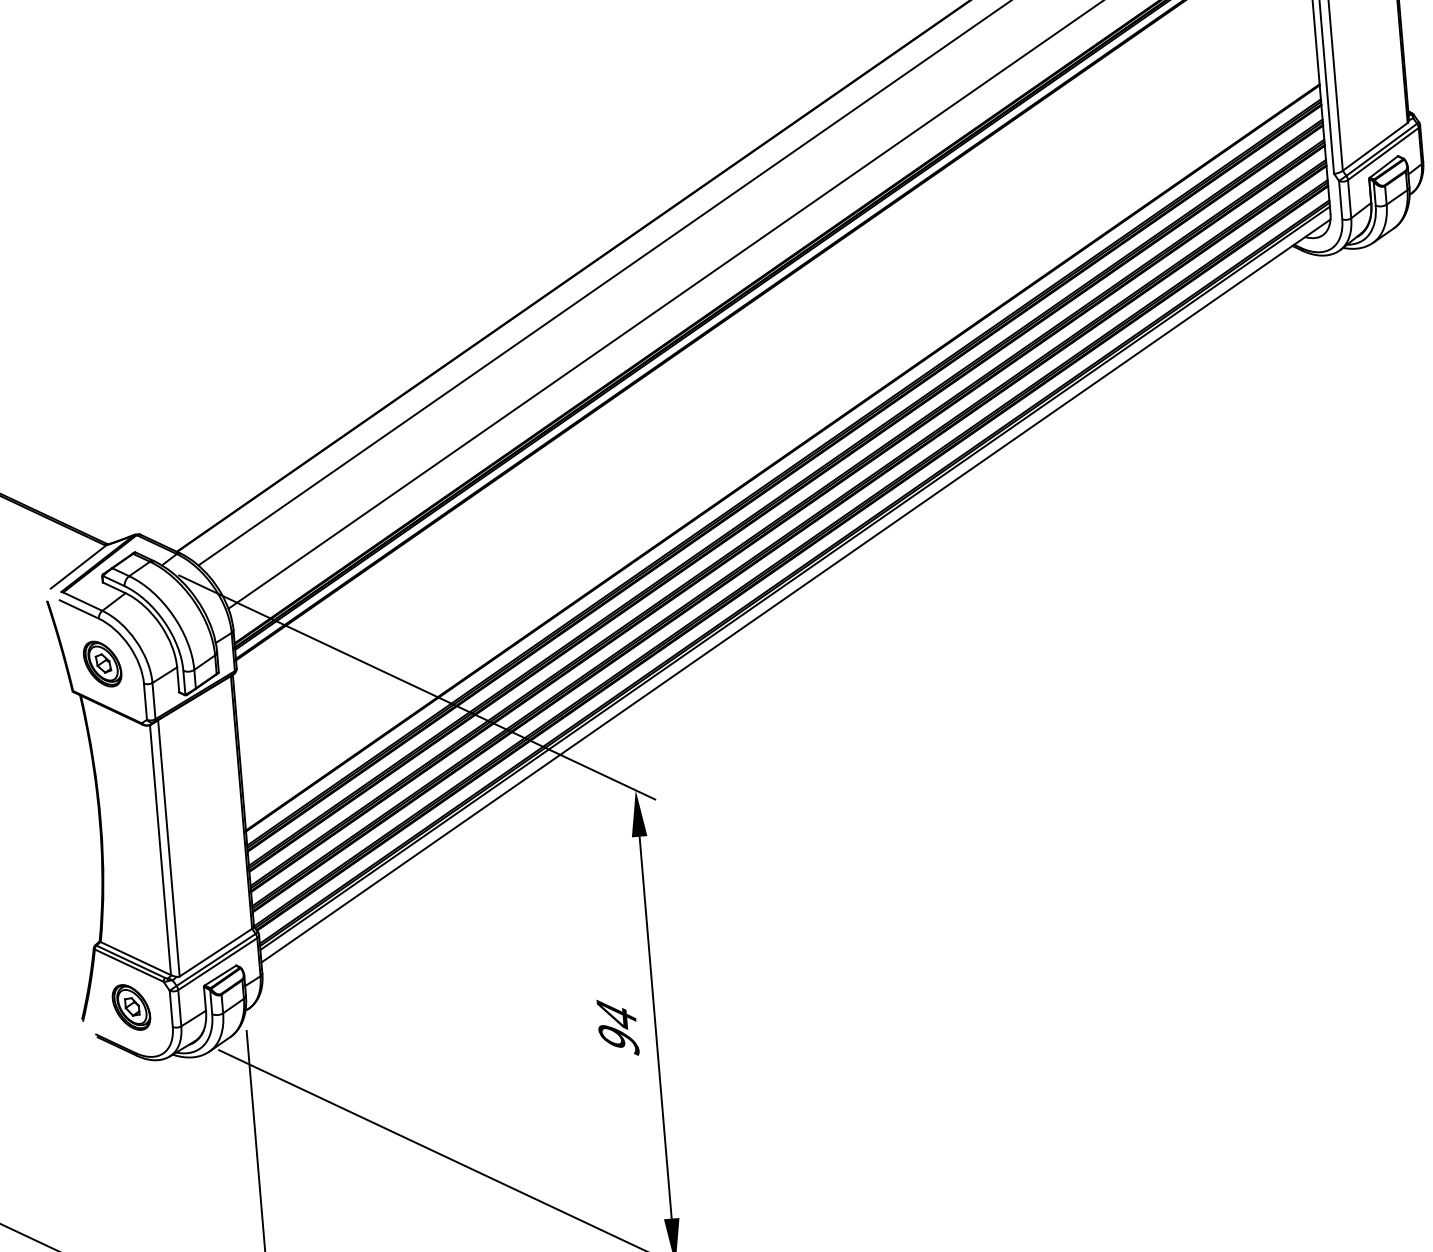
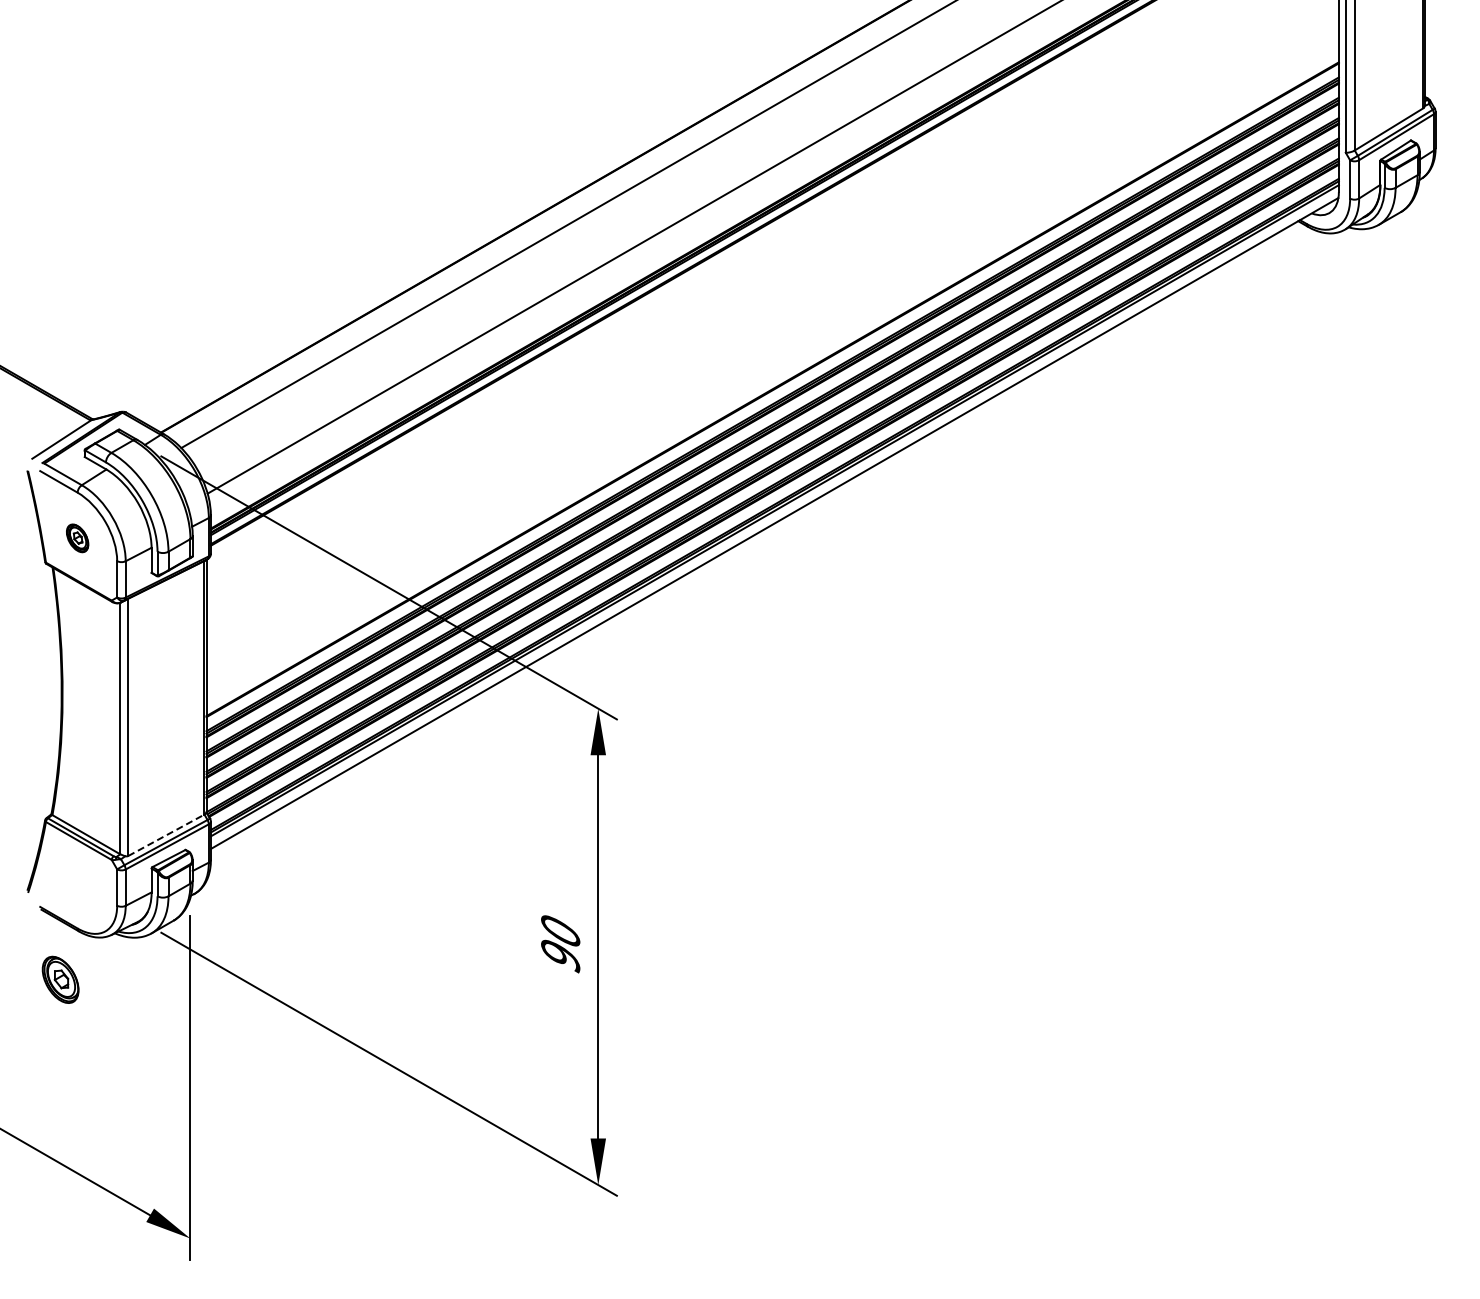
part: (102, 664) -> (77, 538), size x0.6
line: (216, 952) -> (166, 835), solid -> dashed
part: (131, 1007) -> (60, 979), moved
text: (616, 1014) -> (560, 930), 94 -> 90

